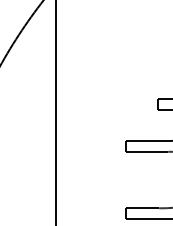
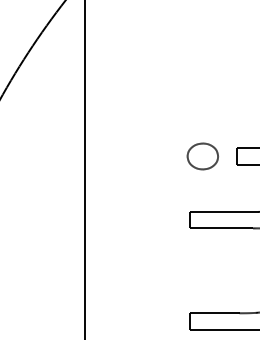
part: (134, 103) -> (202, 155), added

